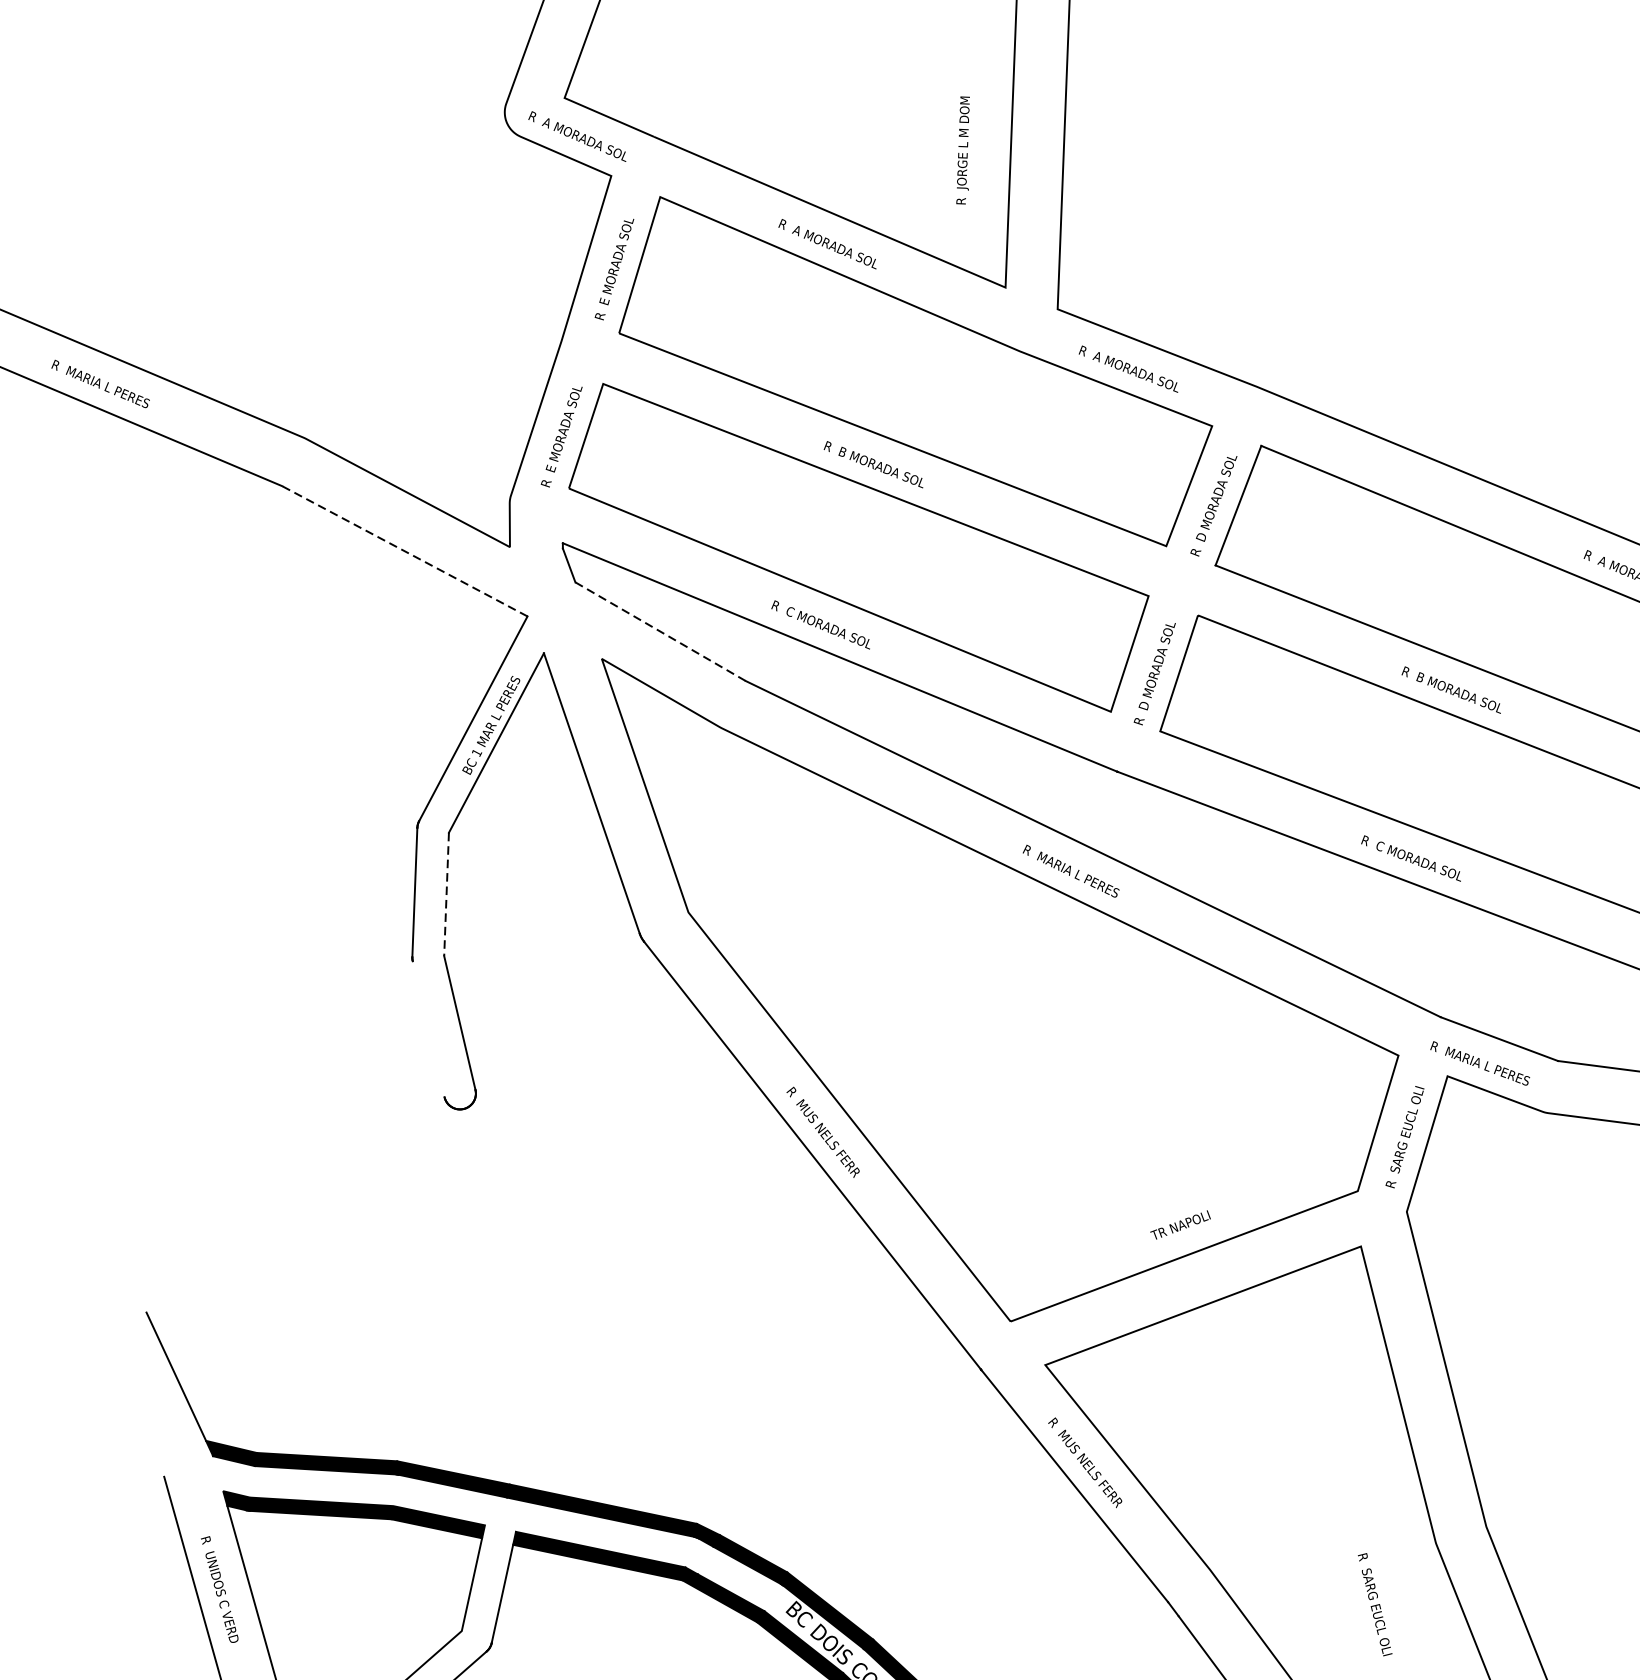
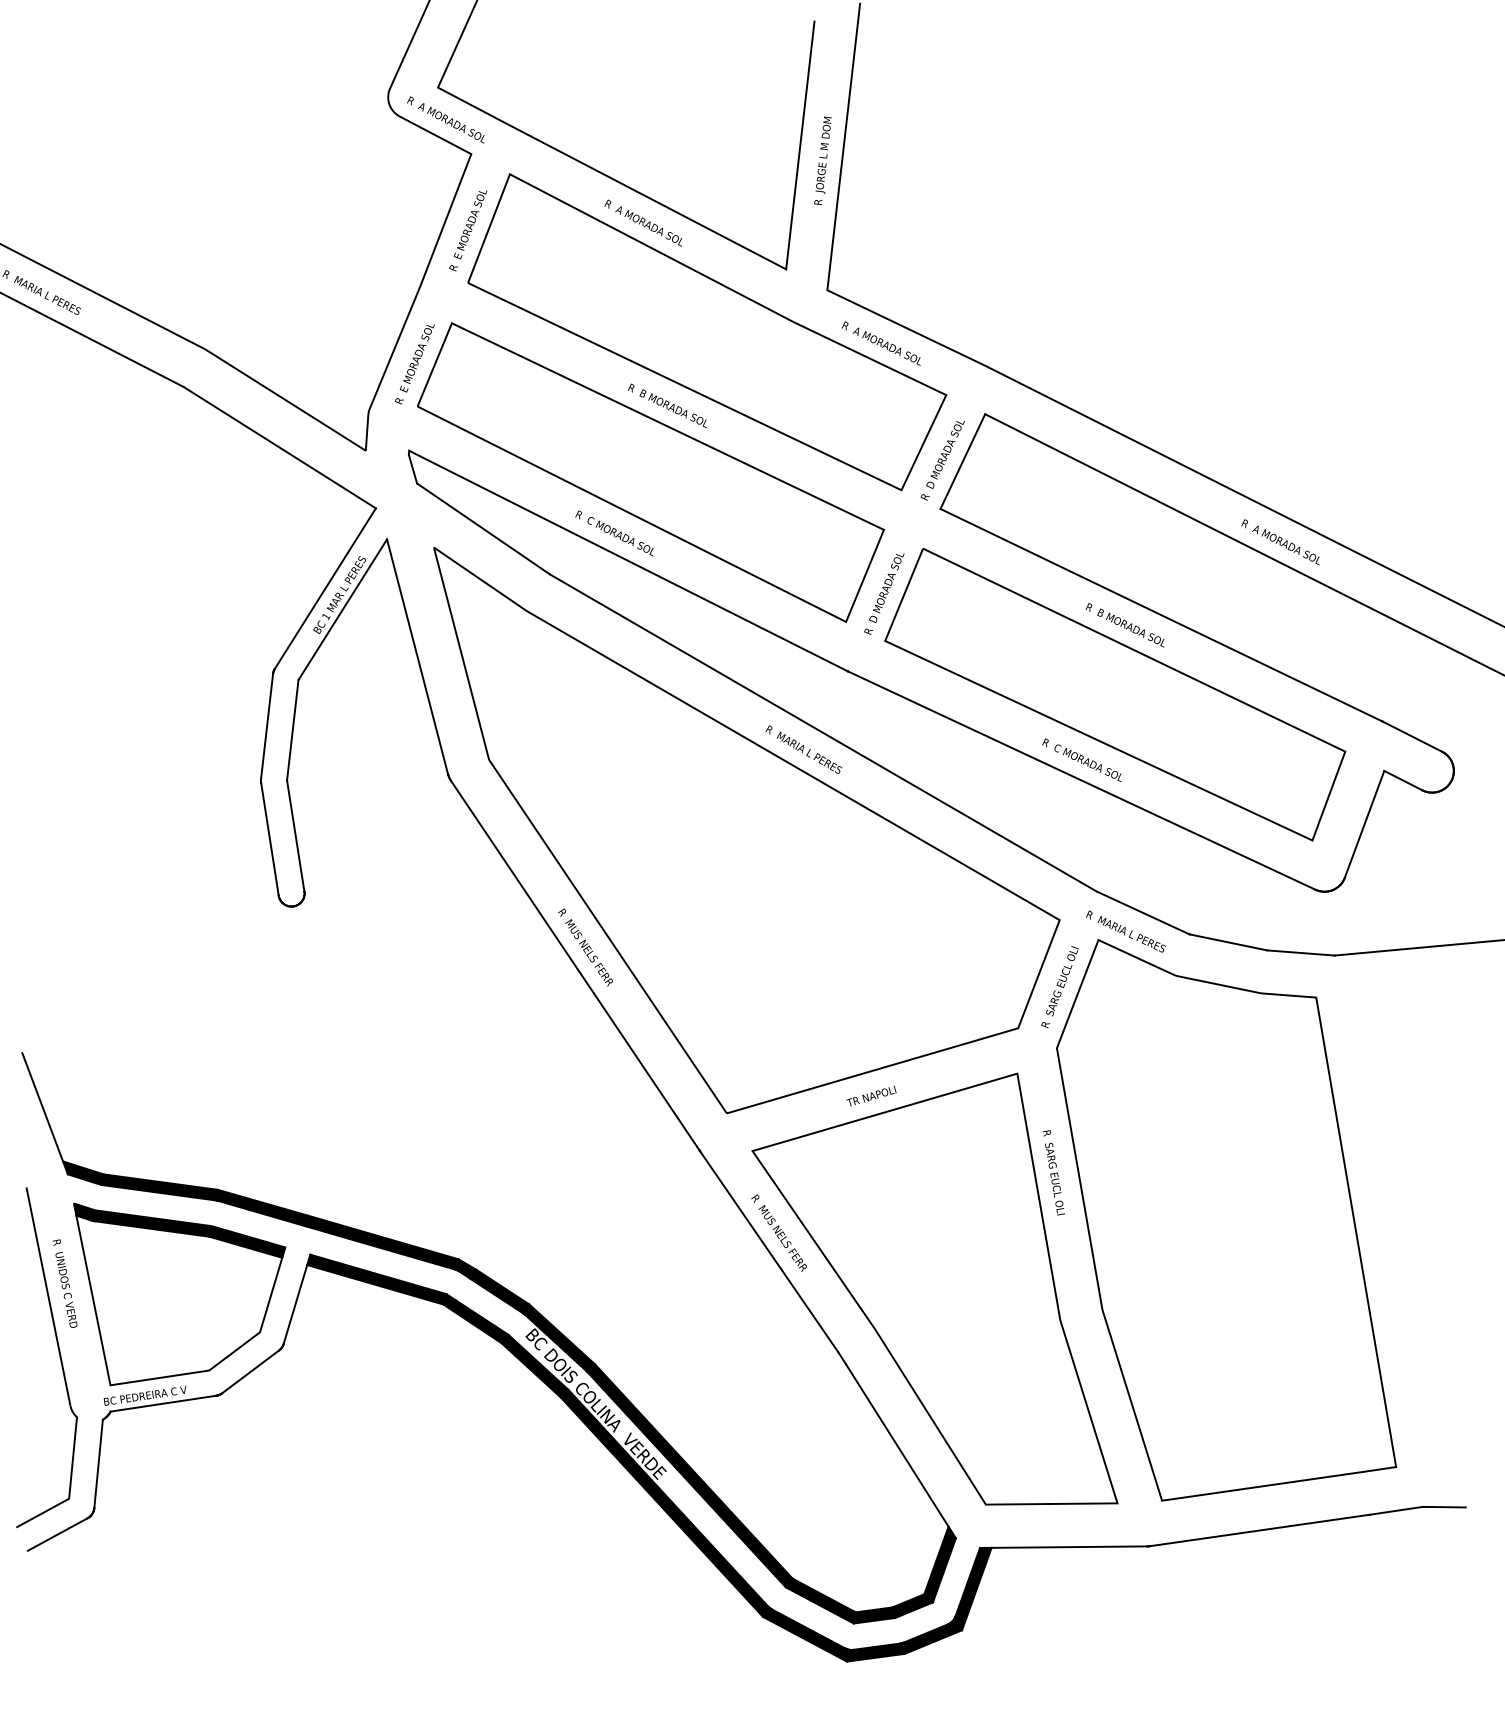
text: (962, 150) -> (822, 160), moved
line: (404, 551) -> (279, 447), dashed -> solid
line: (660, 631) -> (483, 528), dashed -> solid
line: (446, 894) -> (292, 730), dashed -> solid
line: (428, 1028) -> (269, 838), added
text: (1180, 1224) -> (871, 1095), moved
text: (1374, 1604) -> (1053, 1172), moved

